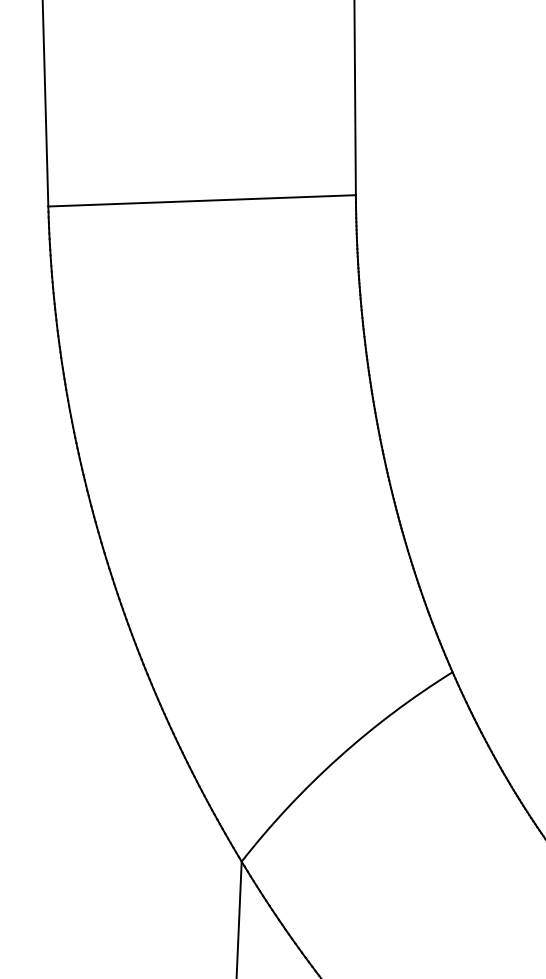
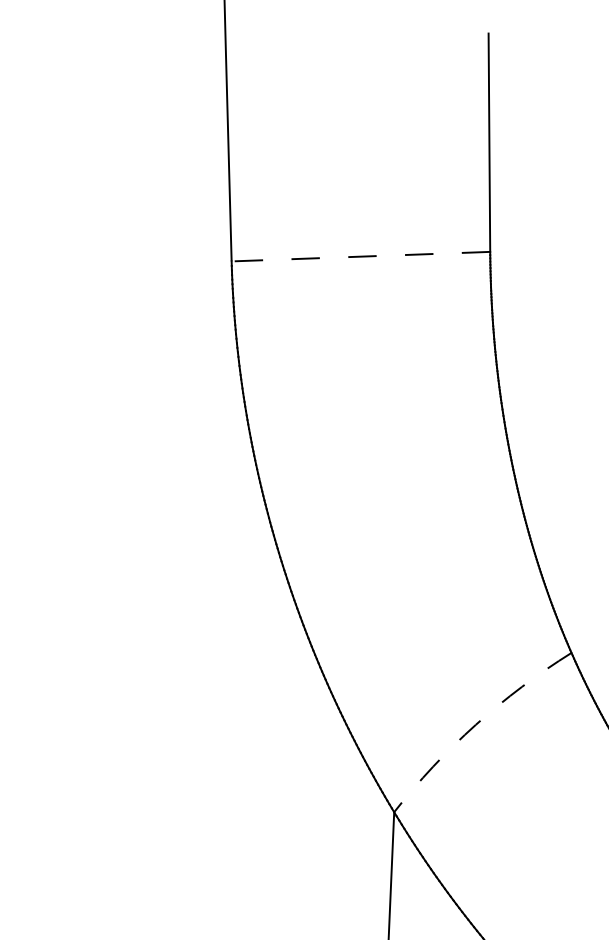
line: (201, 200) -> (360, 256), solid -> dashed
arc: (338, 757) -> (475, 724), solid -> dashed

